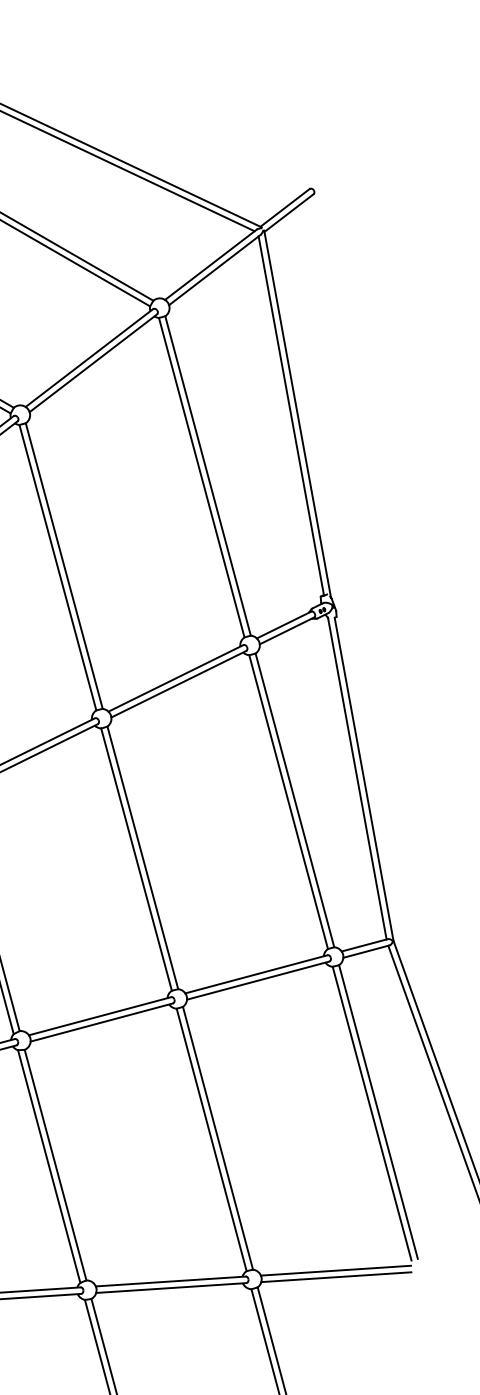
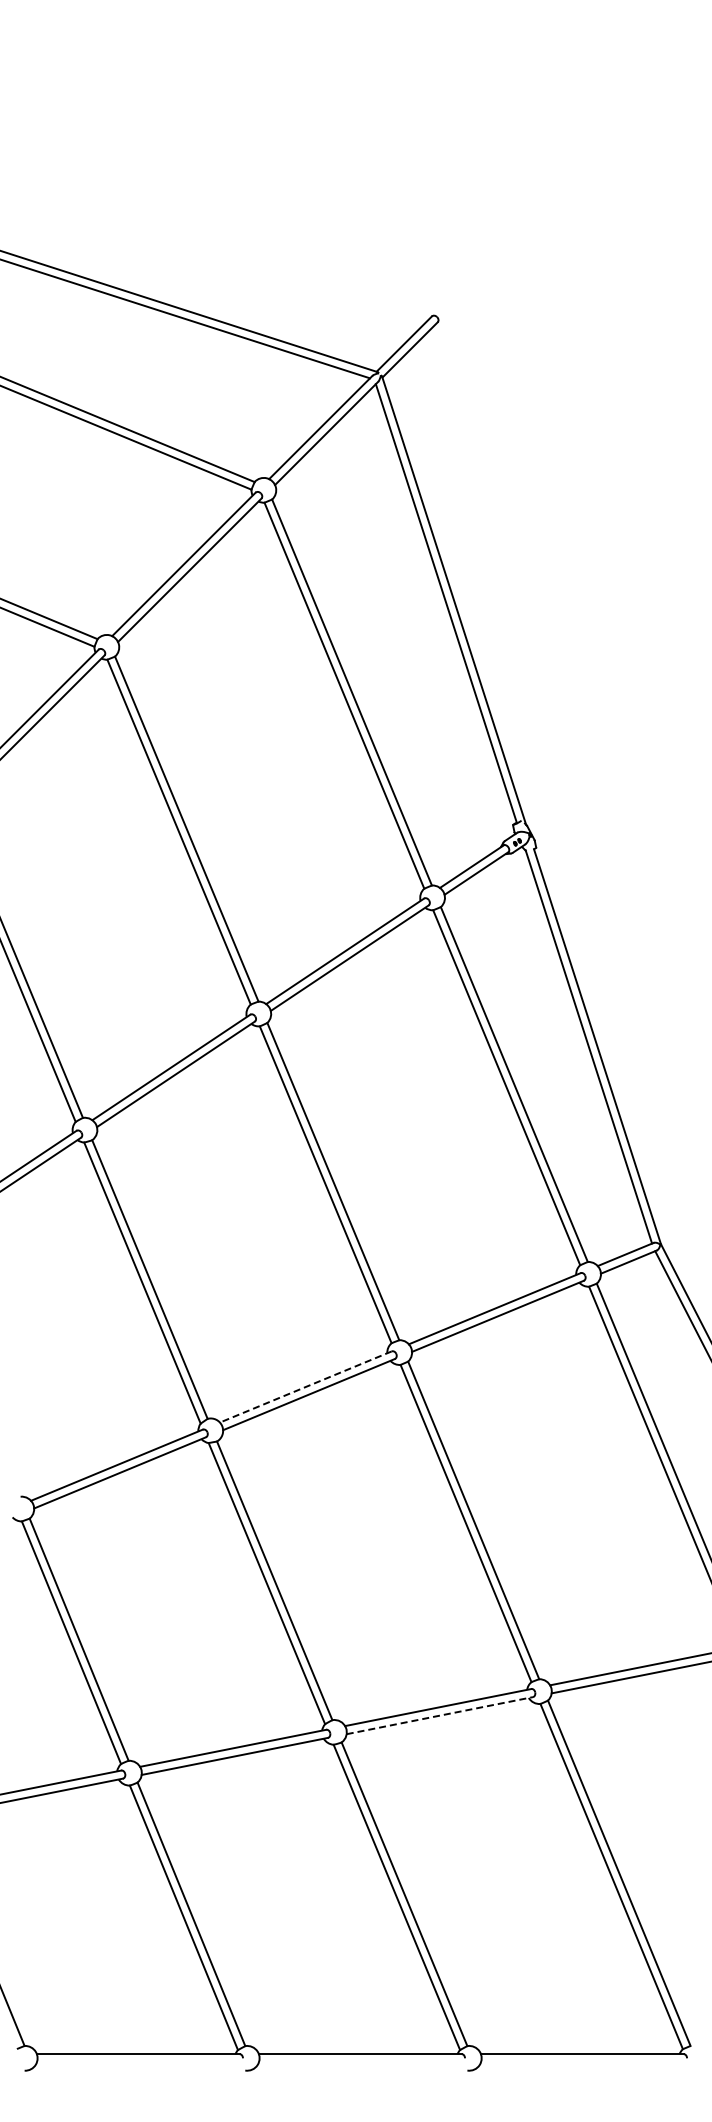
line: (99, 1016) -> (305, 1387), solid -> dashed
line: (171, 1287) -> (439, 1715), solid -> dashed

